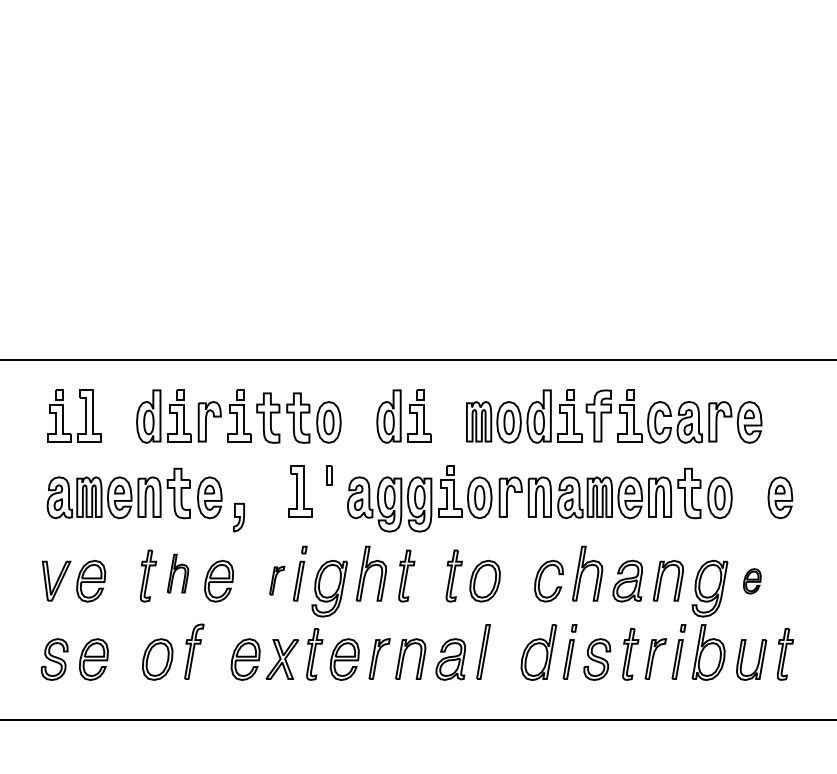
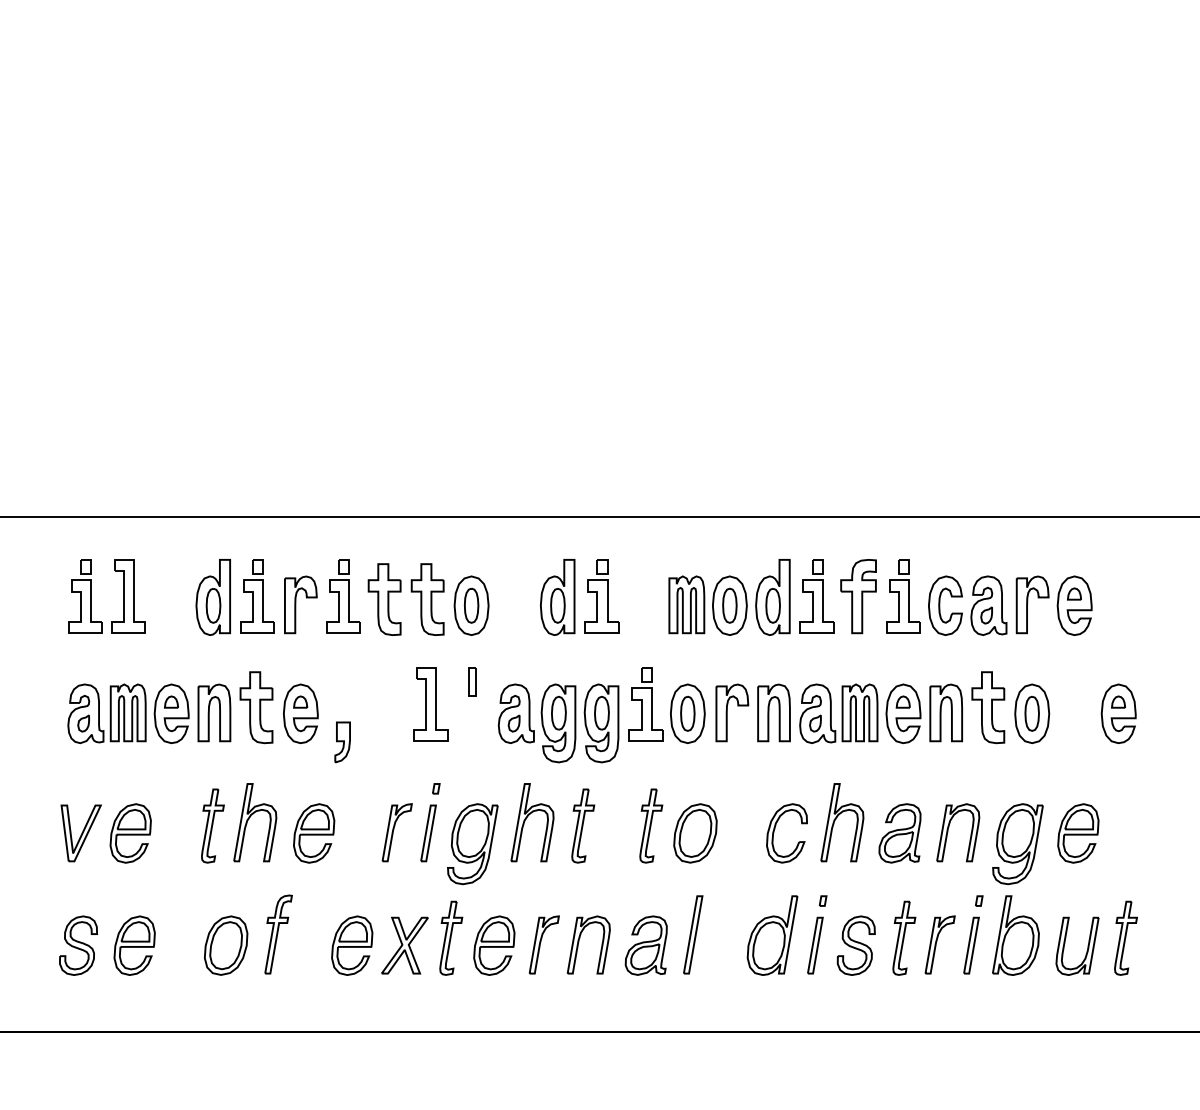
part: (177, 573) -> (254, 822), size x1.43
part: (277, 580) -> (397, 832), size x1.43
part: (752, 581) -> (1078, 833), size x1.67

